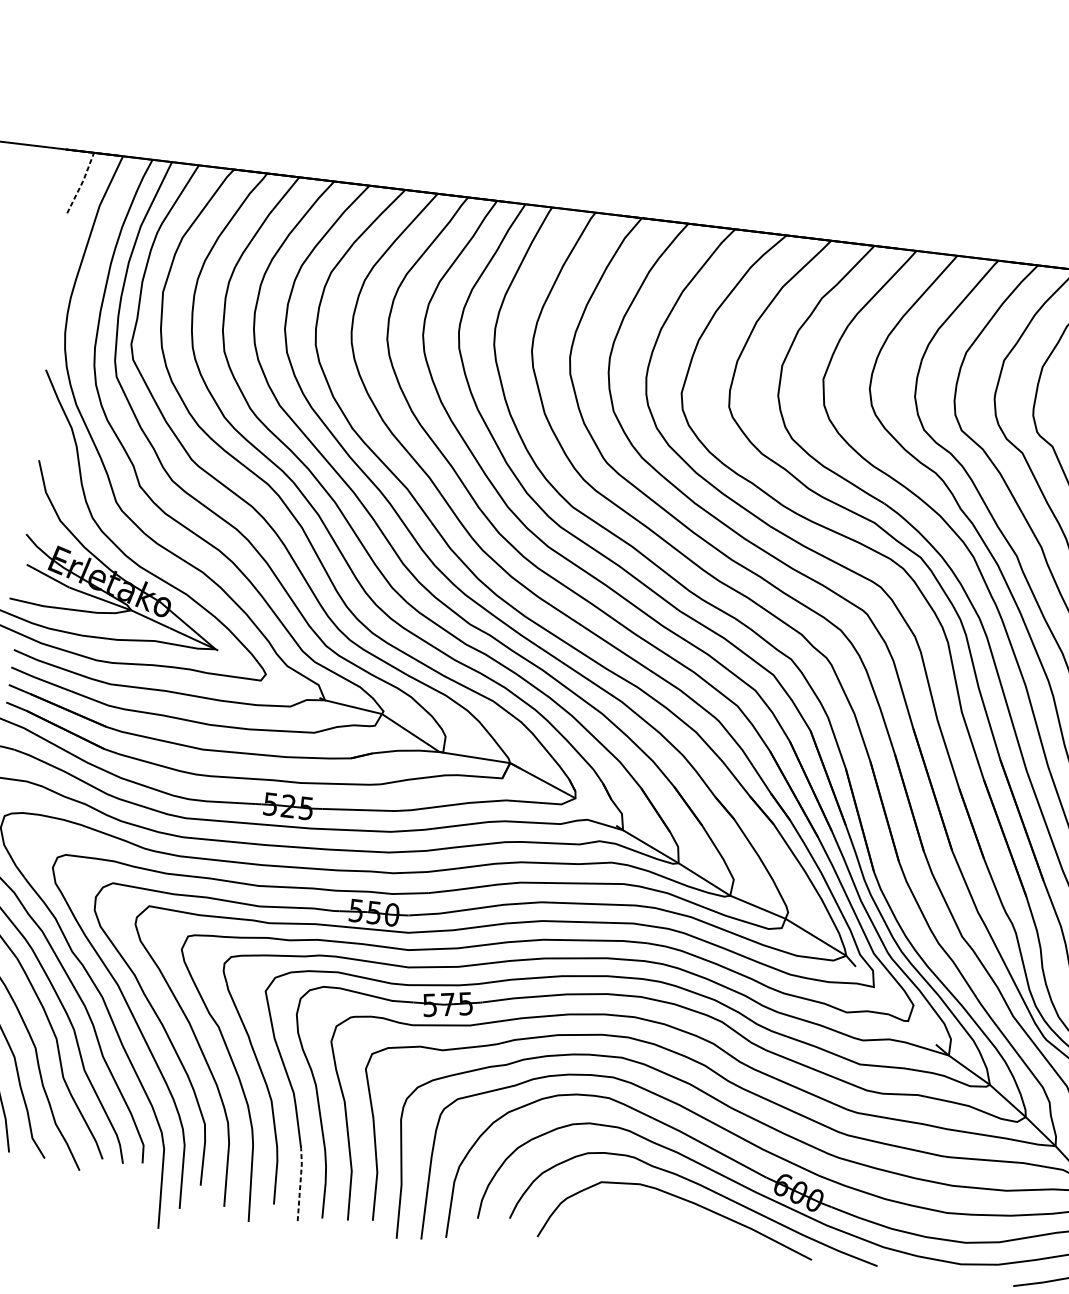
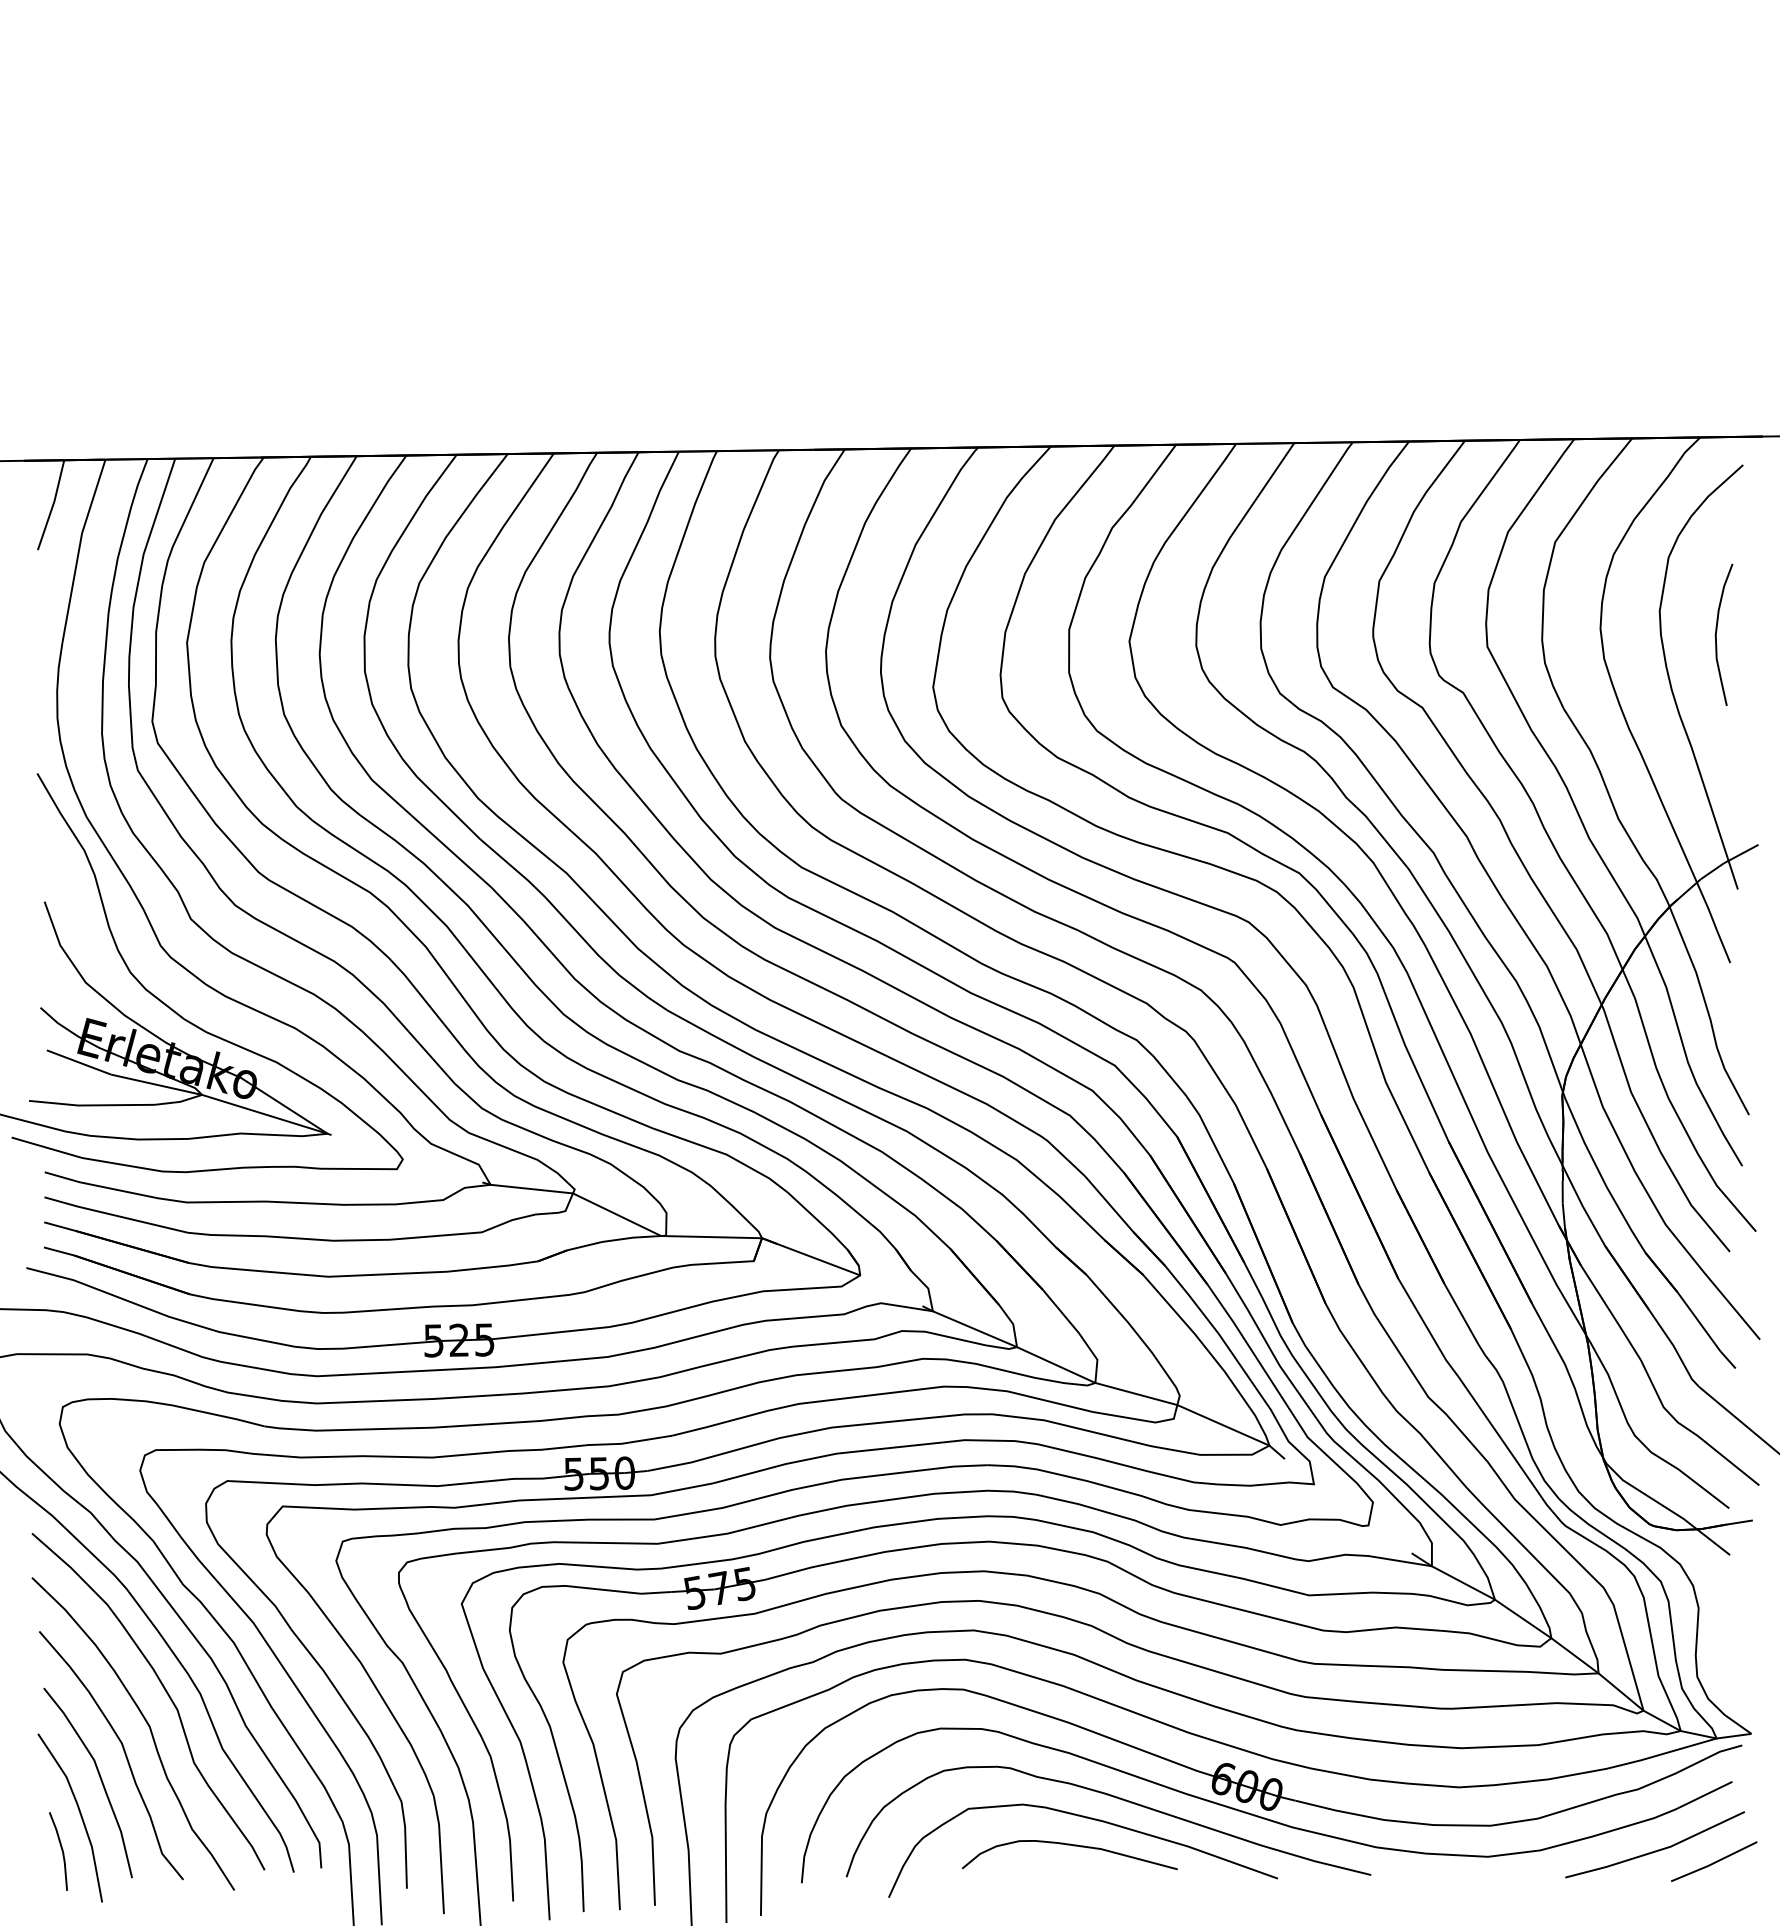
line: (82, 182) -> (53, 504), dashed -> solid
line: (300, 1183) -> (546, 1867), dashed -> solid
curve: (671, 1218) -> (1073, 1846), added

